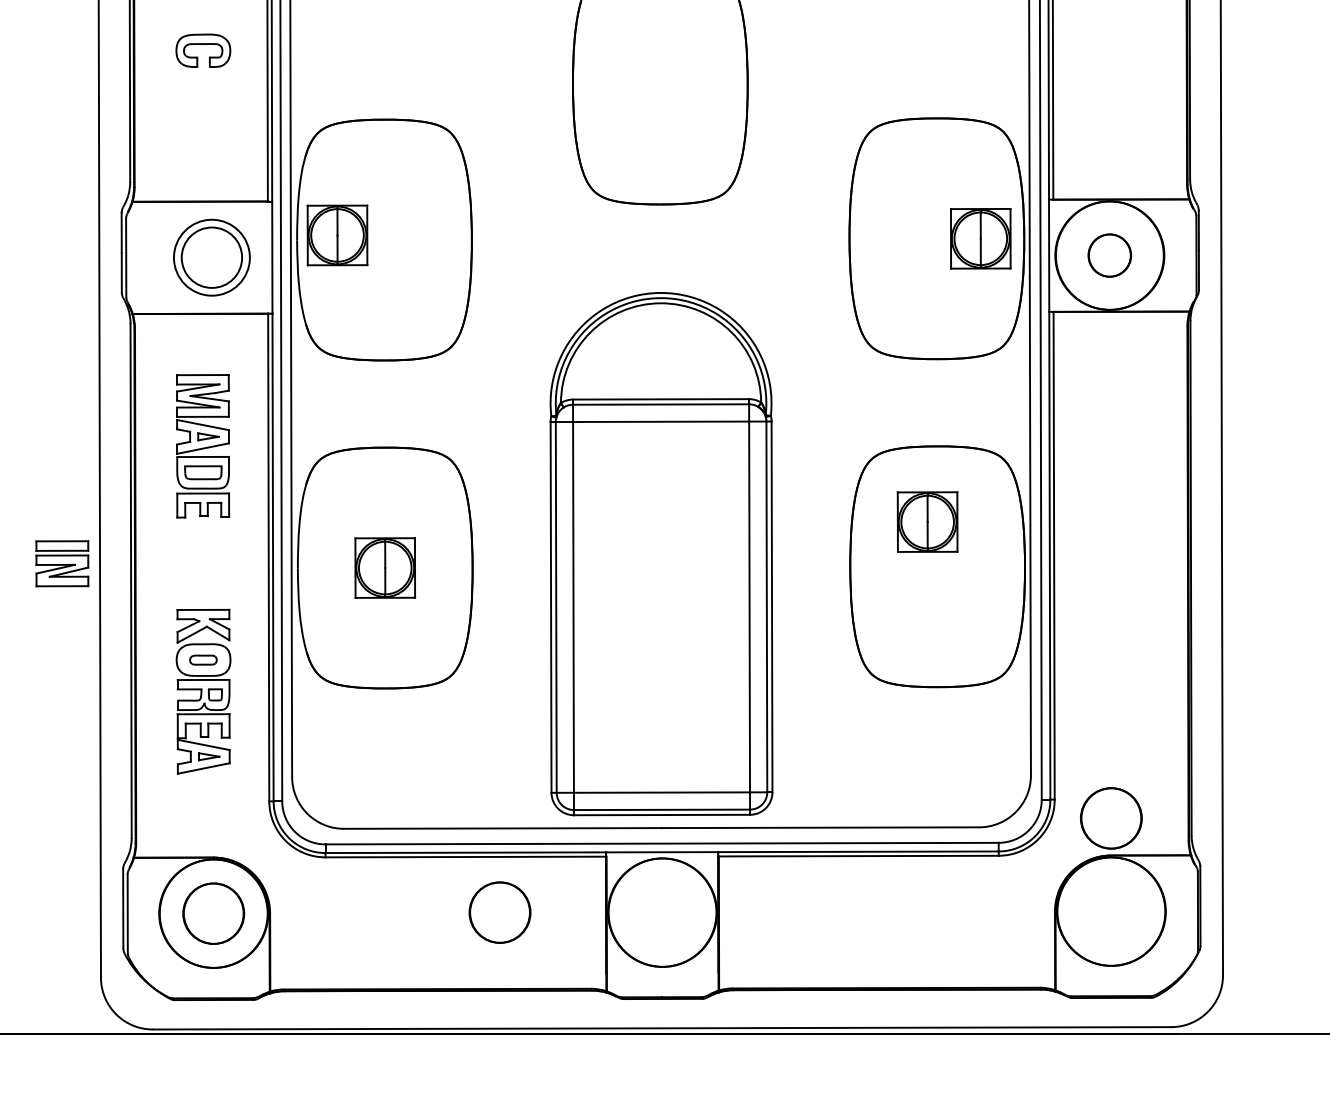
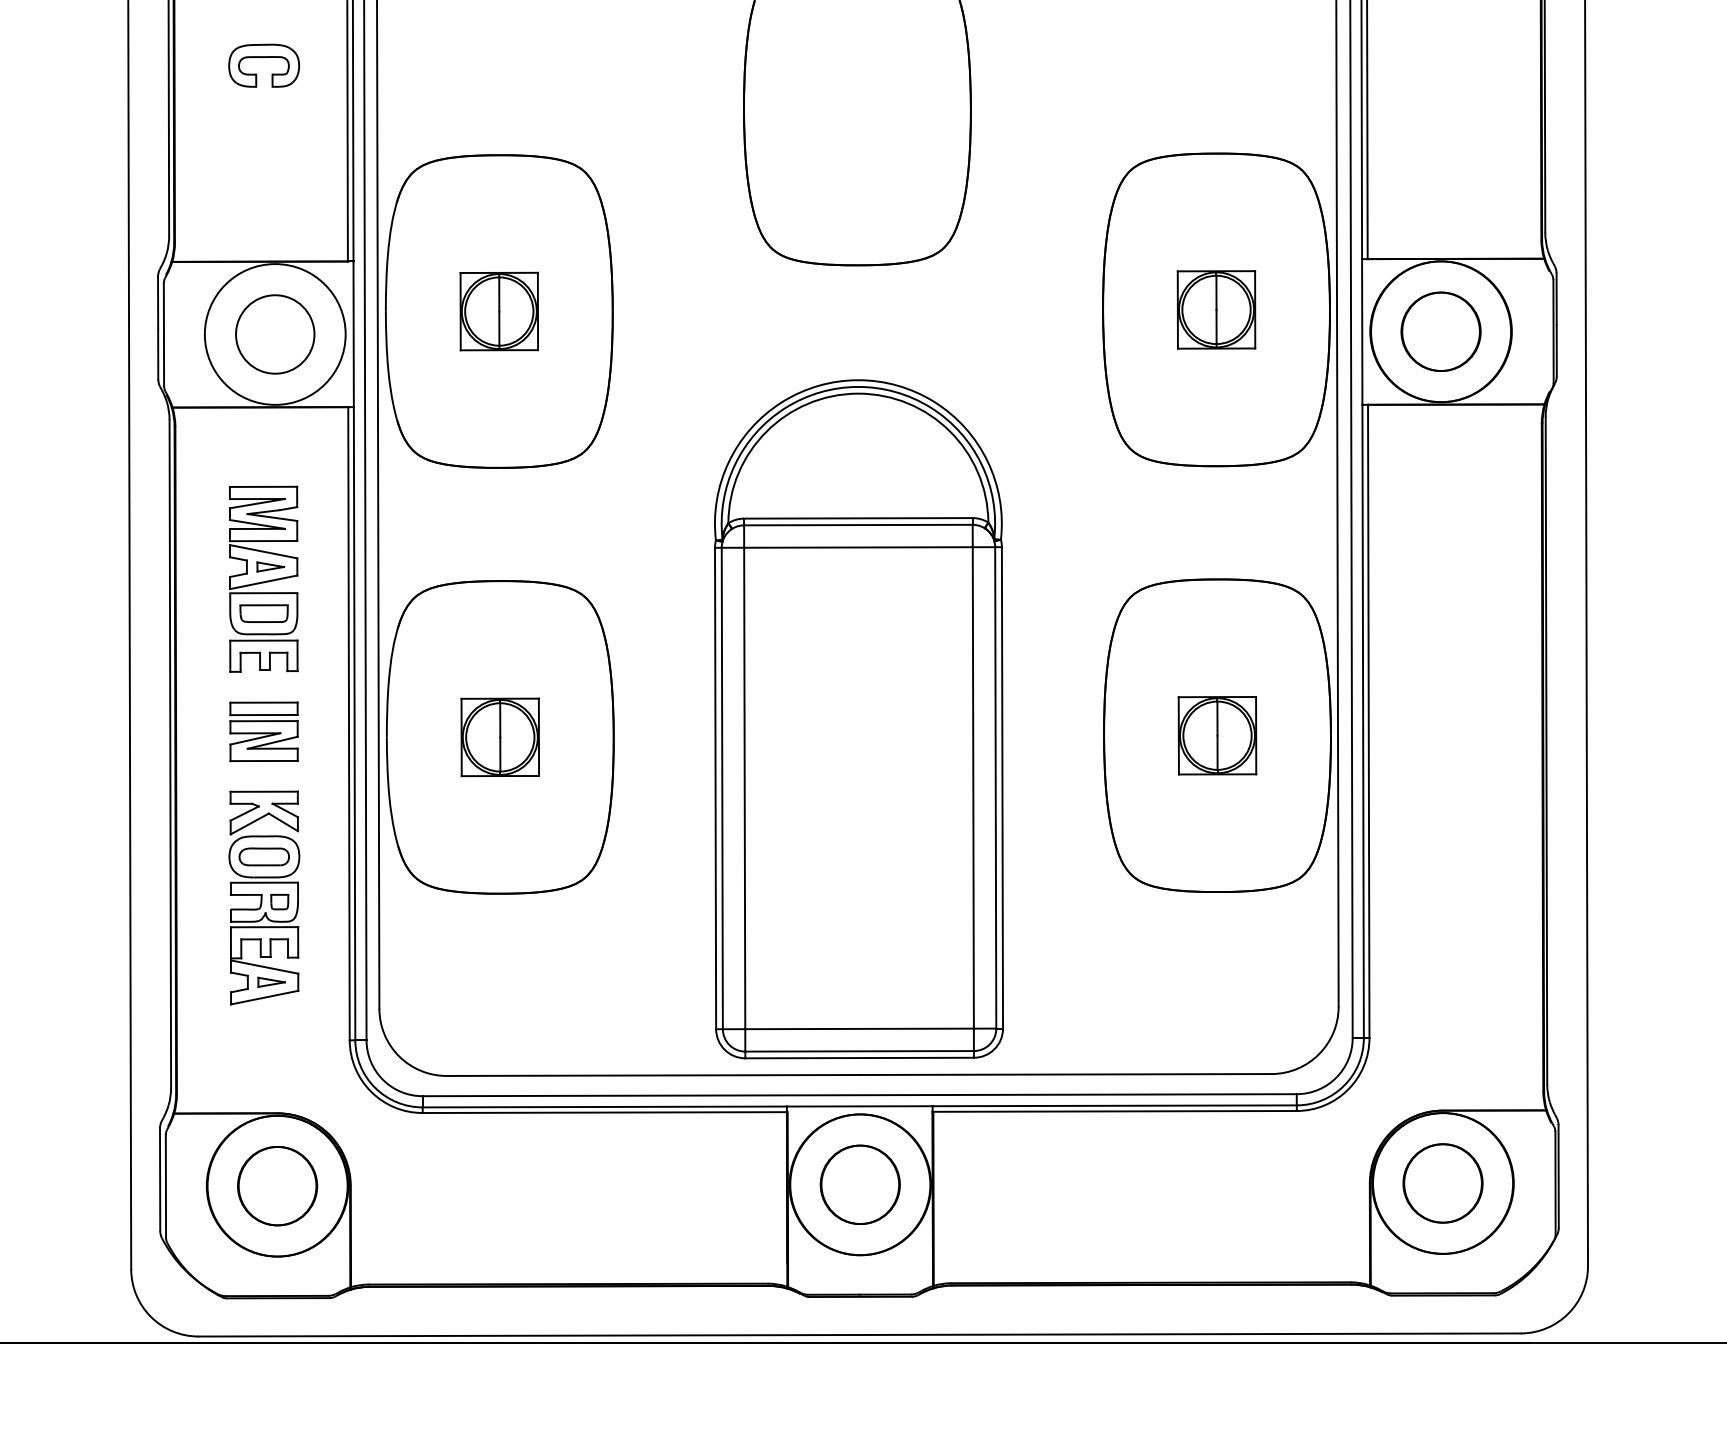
part: (336, 235) -> (498, 311), moved
part: (980, 238) -> (1216, 309), moved
part: (1109, 255) -> (1440, 331), size x1.43
circle: (211, 257) -> (274, 334), size x1.43
part: (927, 521) -> (1217, 735), moved
part: (61, 563) -> (263, 731), moved
part: (202, 659) -> (263, 856), size x1.43
part: (1110, 818) -> (1442, 1183), moved
part: (499, 912) -> (859, 1184), moved

